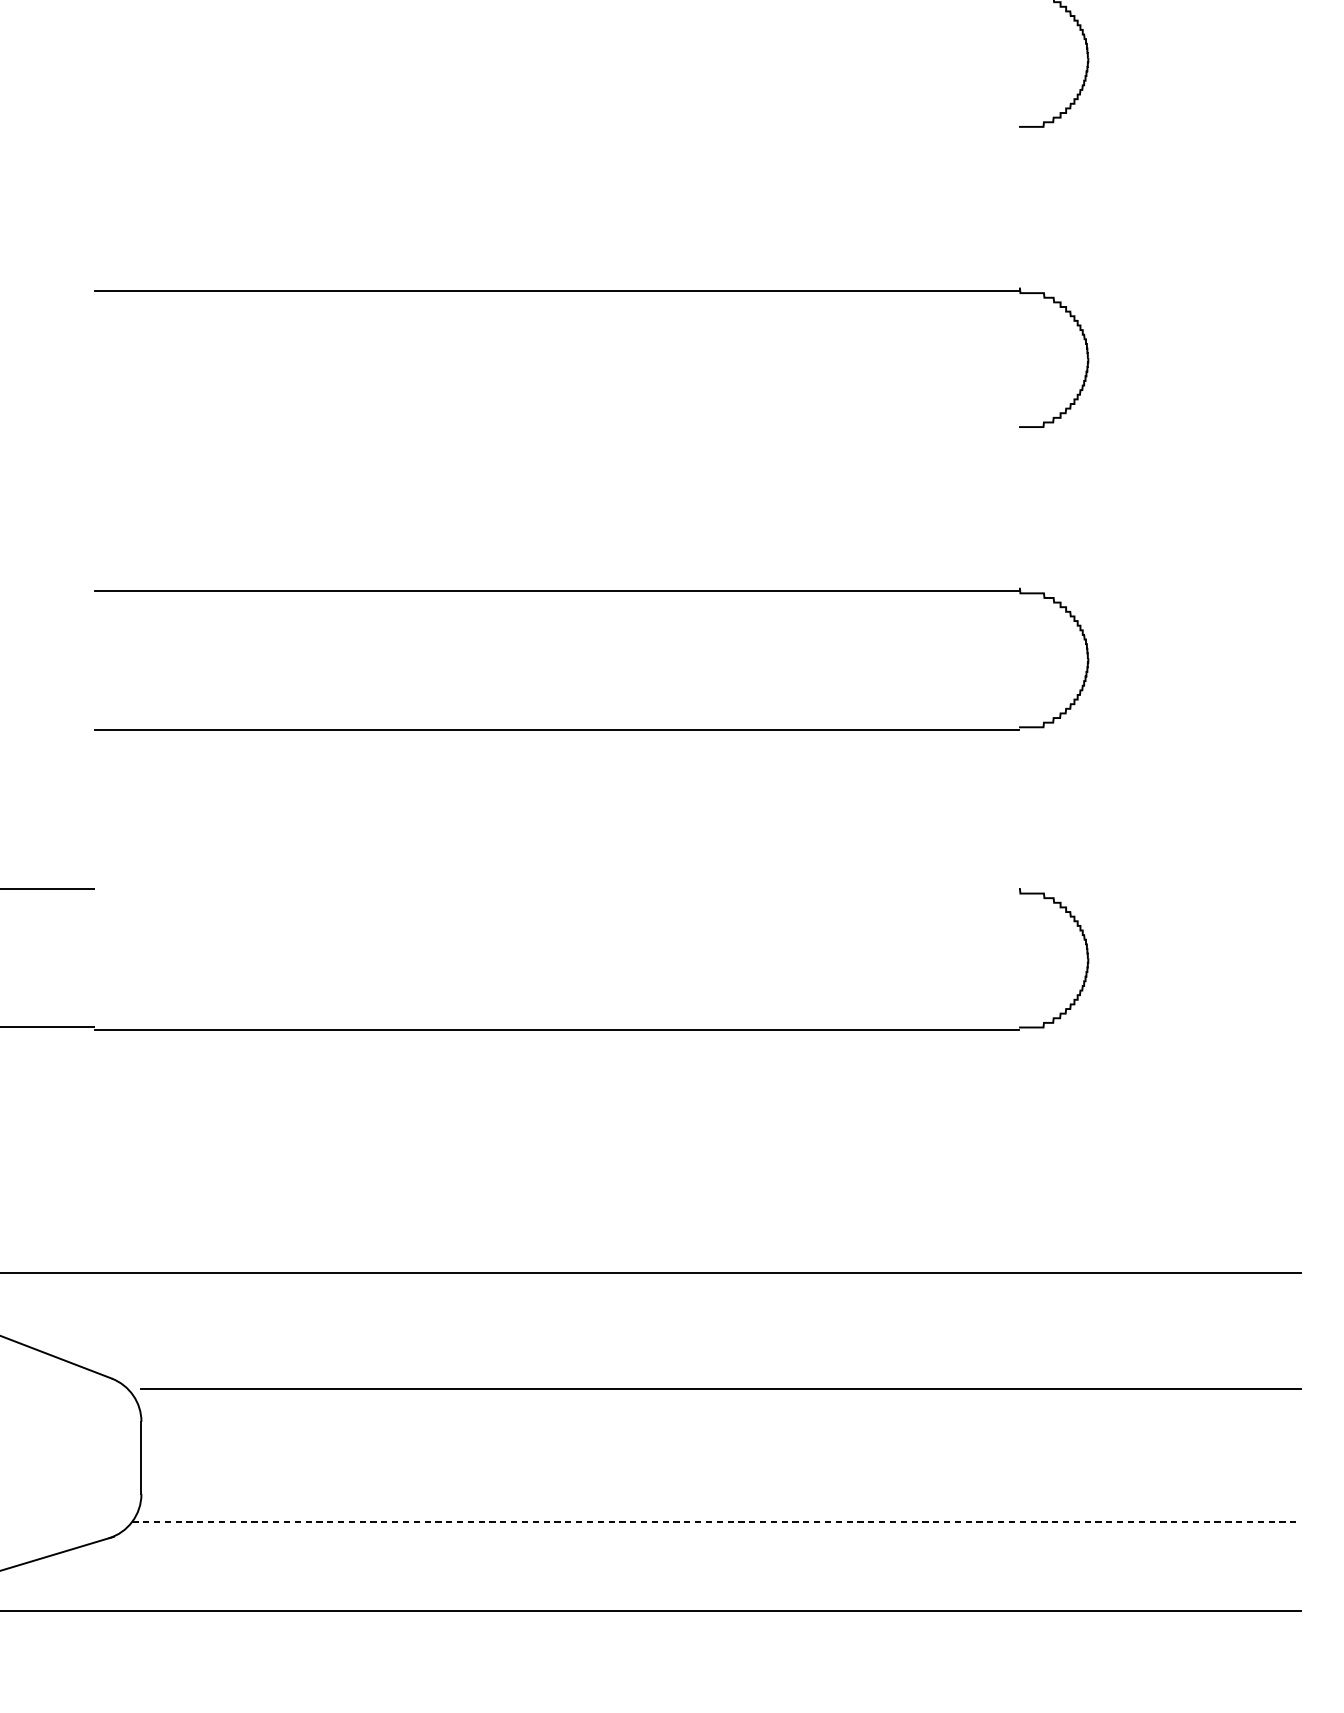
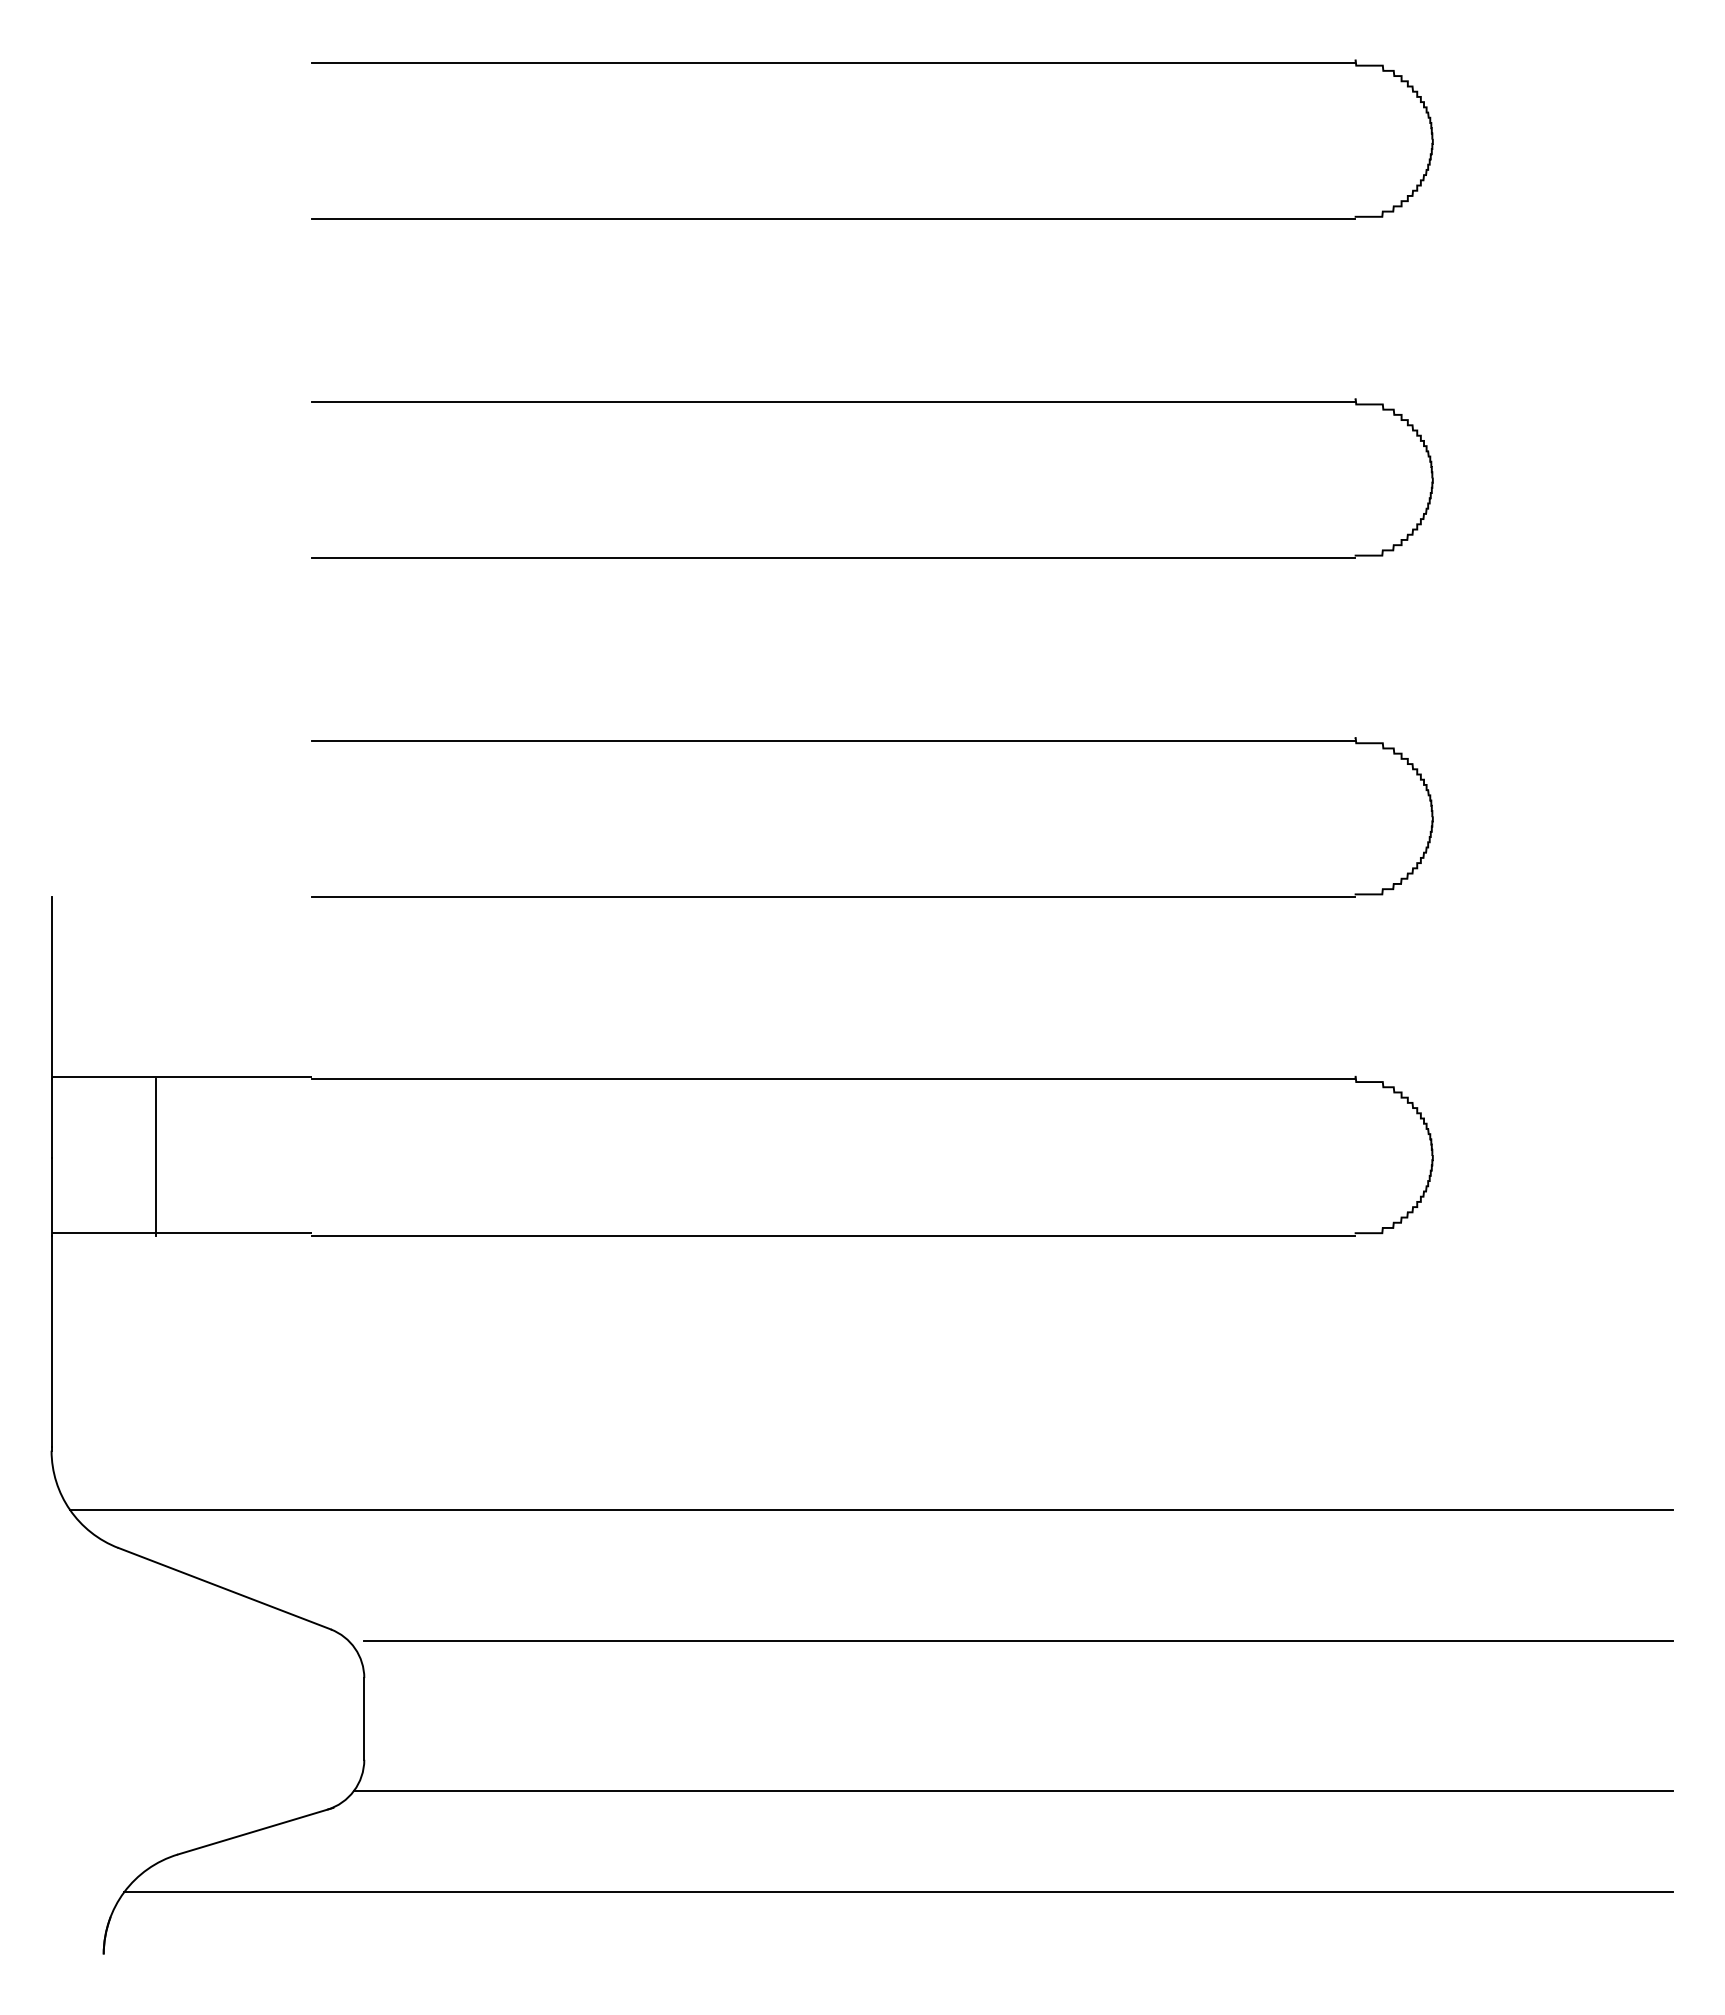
line: (557, 129) -> (833, 219), added
line: (557, 429) -> (833, 558), added
line: (557, 891) -> (833, 1079), added
line: (716, 1521) -> (1013, 1790), dashed -> solid

